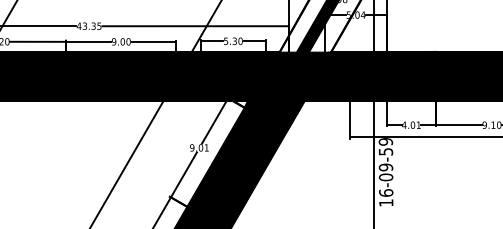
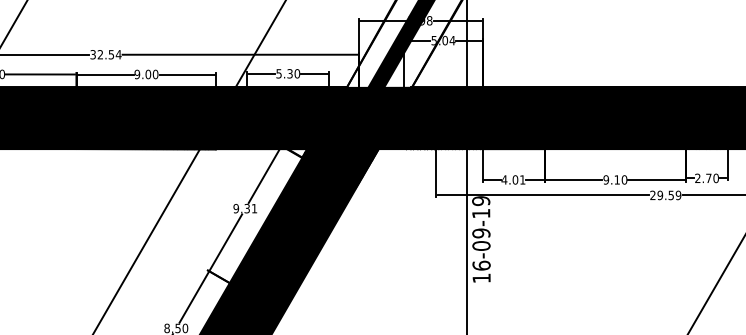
text: (88, 26) -> (105, 54), 43.35 -> 32.54
text: (201, 147) -> (247, 208), 9.01 -> 9.31
text: (386, 151) -> (481, 213), 16-09-59 -> 16-09-19

